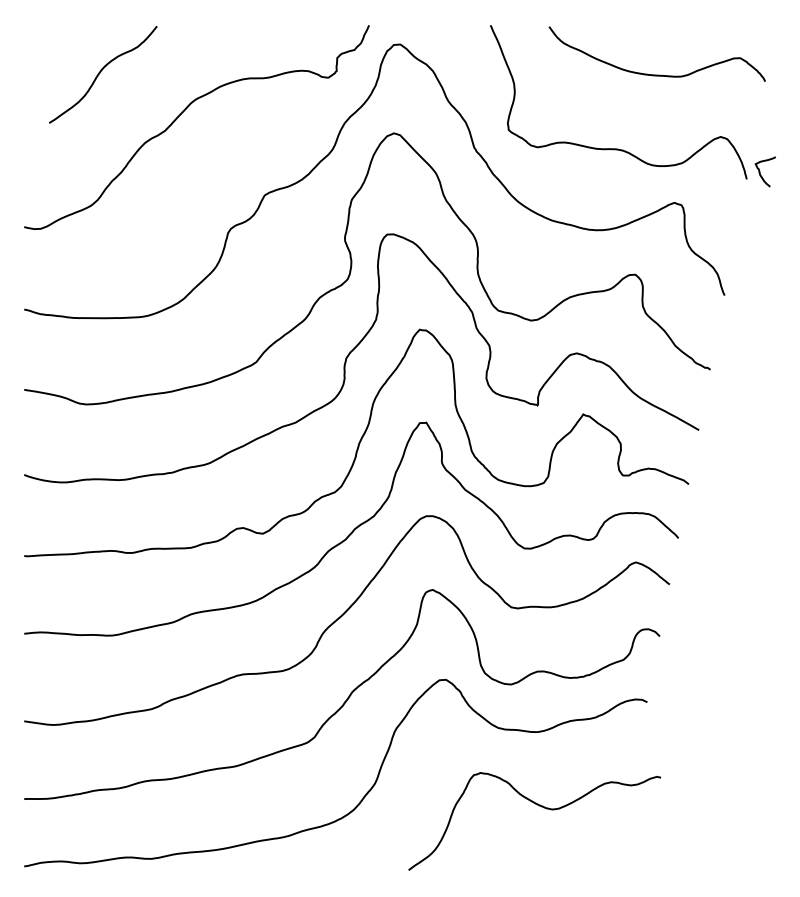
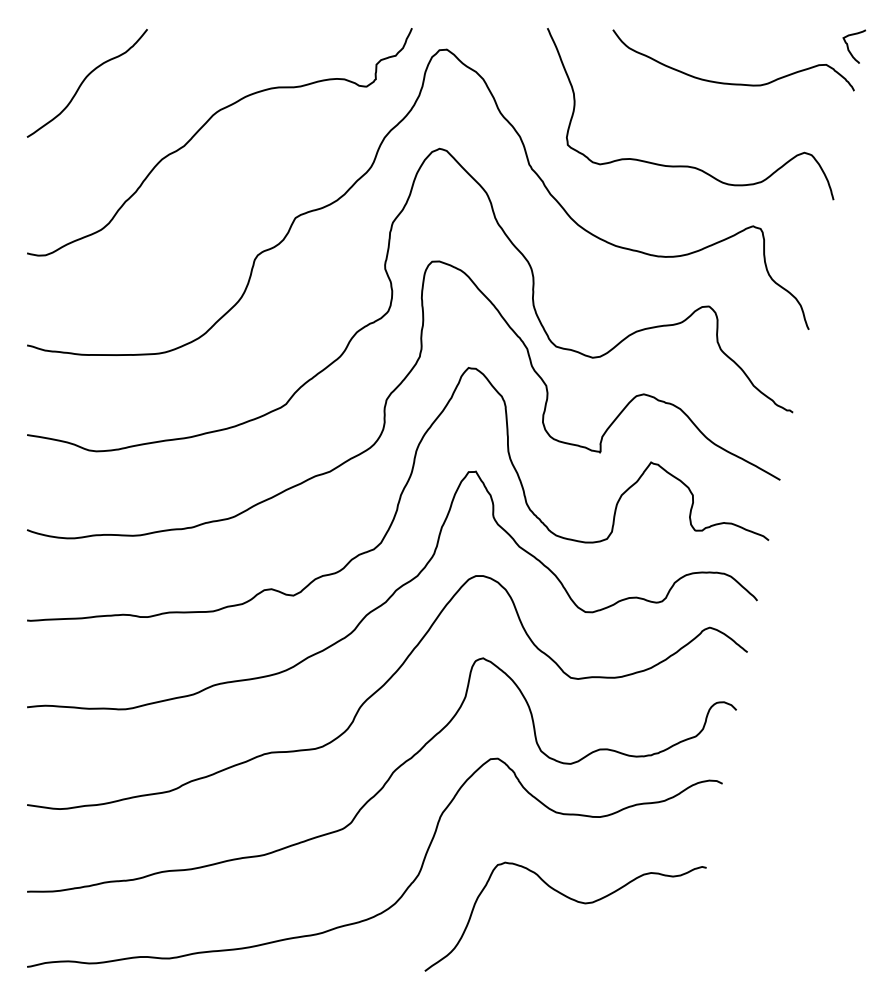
curve: (100, 73) -> (84, 81), moved
curve: (760, 171) -> (848, 46), moved
curve: (541, 807) -> (573, 901), moved

